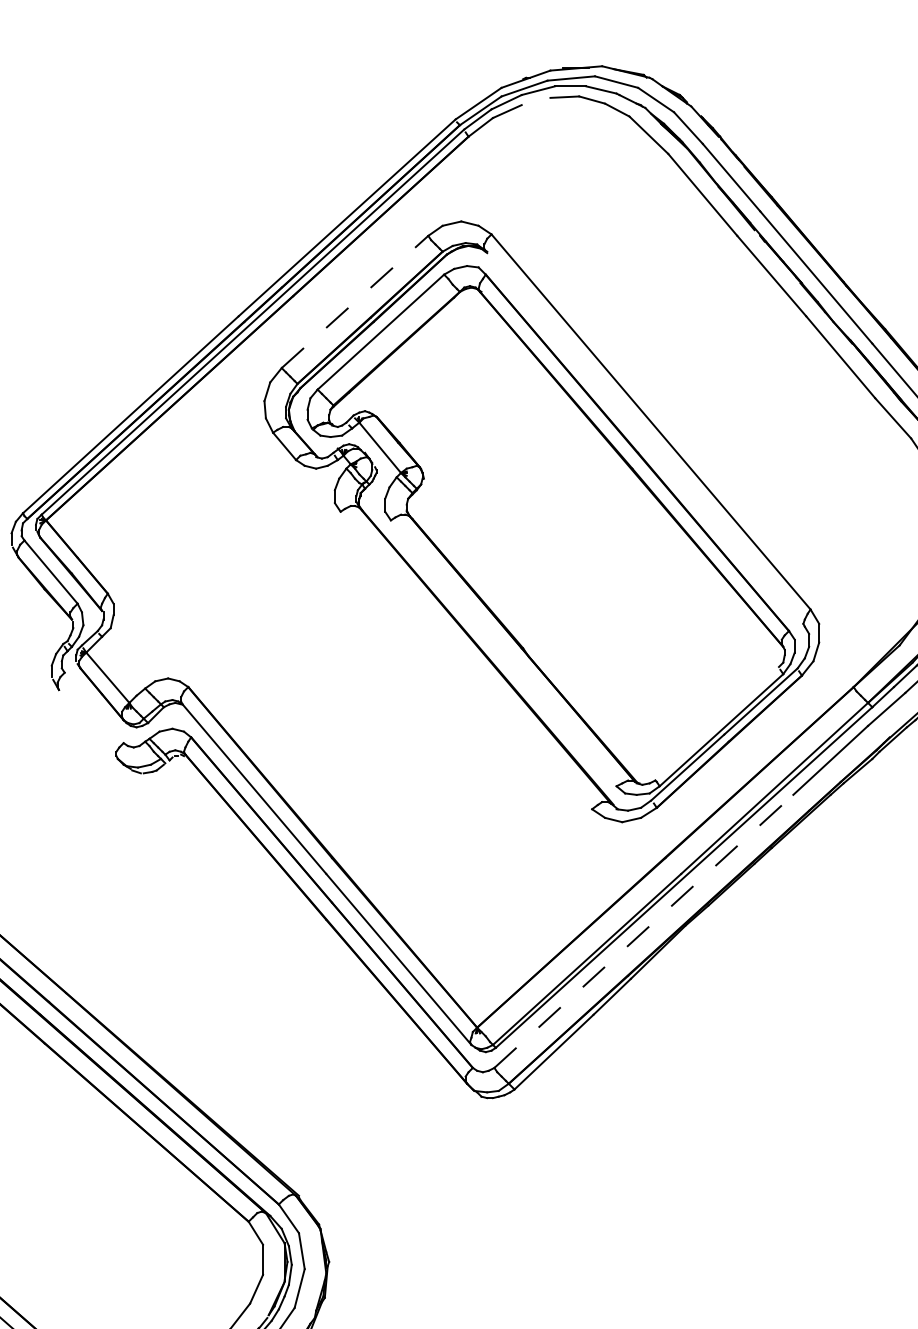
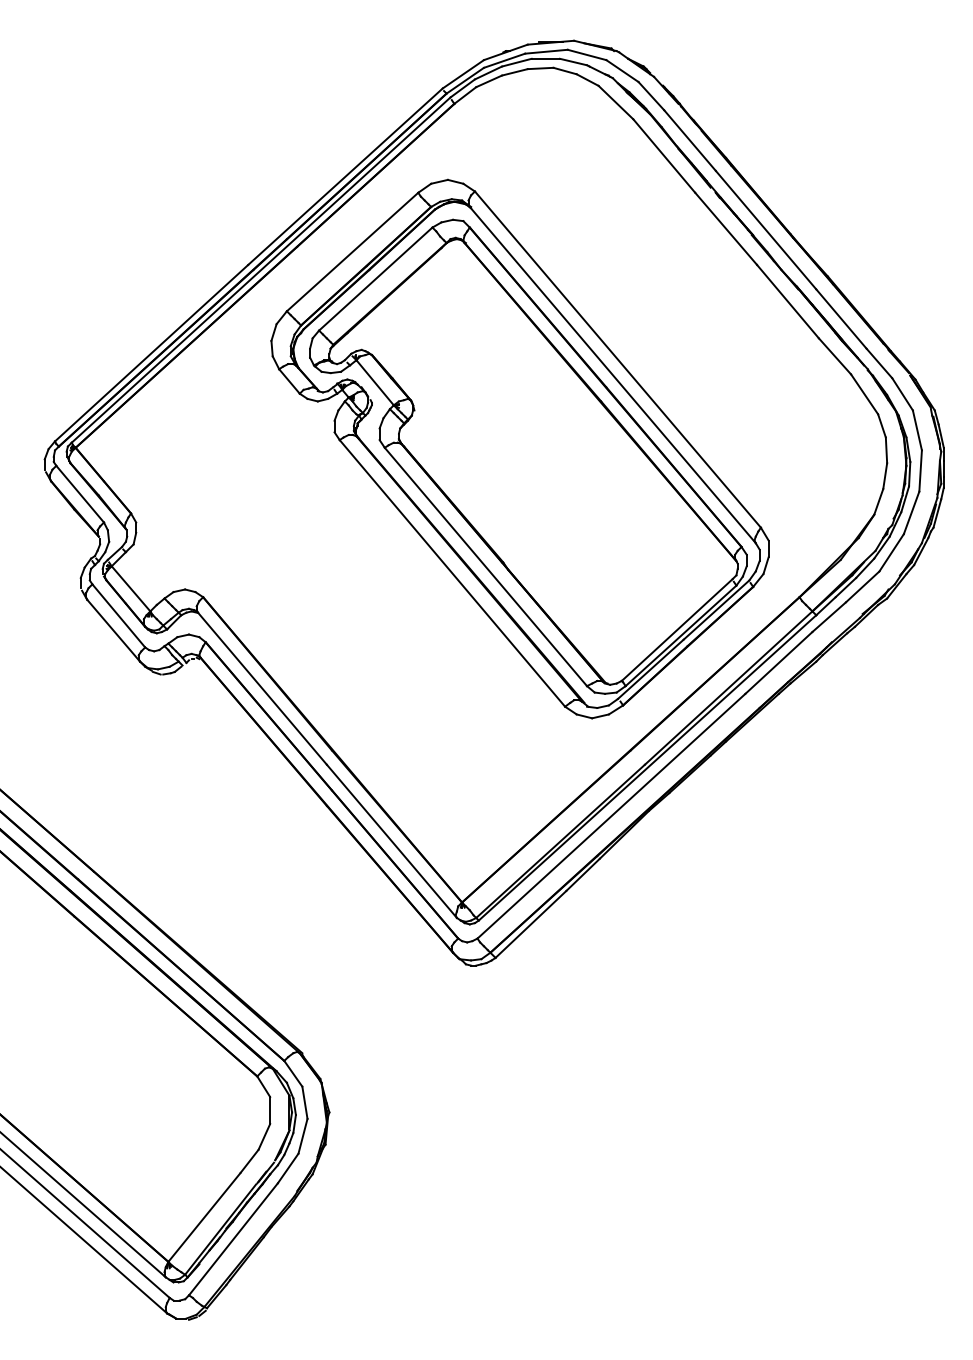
line: (535, 101) -> (514, 72), added
line: (354, 301) -> (352, 251), dashed -> solid
line: (644, 438) -> (612, 374), added
line: (503, 652) -> (485, 566), added
line: (466, 660) -> (452, 573), added
line: (93, 707) -> (118, 615), added
line: (716, 723) -> (676, 629), added
line: (88, 724) -> (113, 630), added
line: (643, 930) -> (611, 815), dashed -> solid

